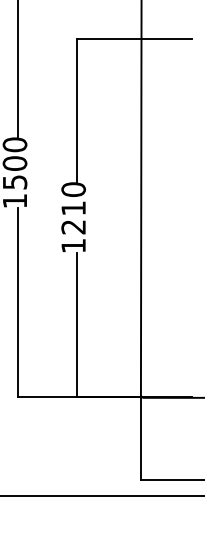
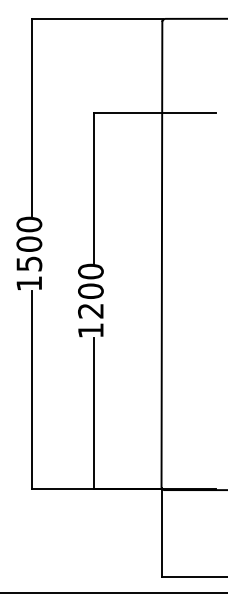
text: (73, 207) -> (90, 290), 1210 -> 1200

